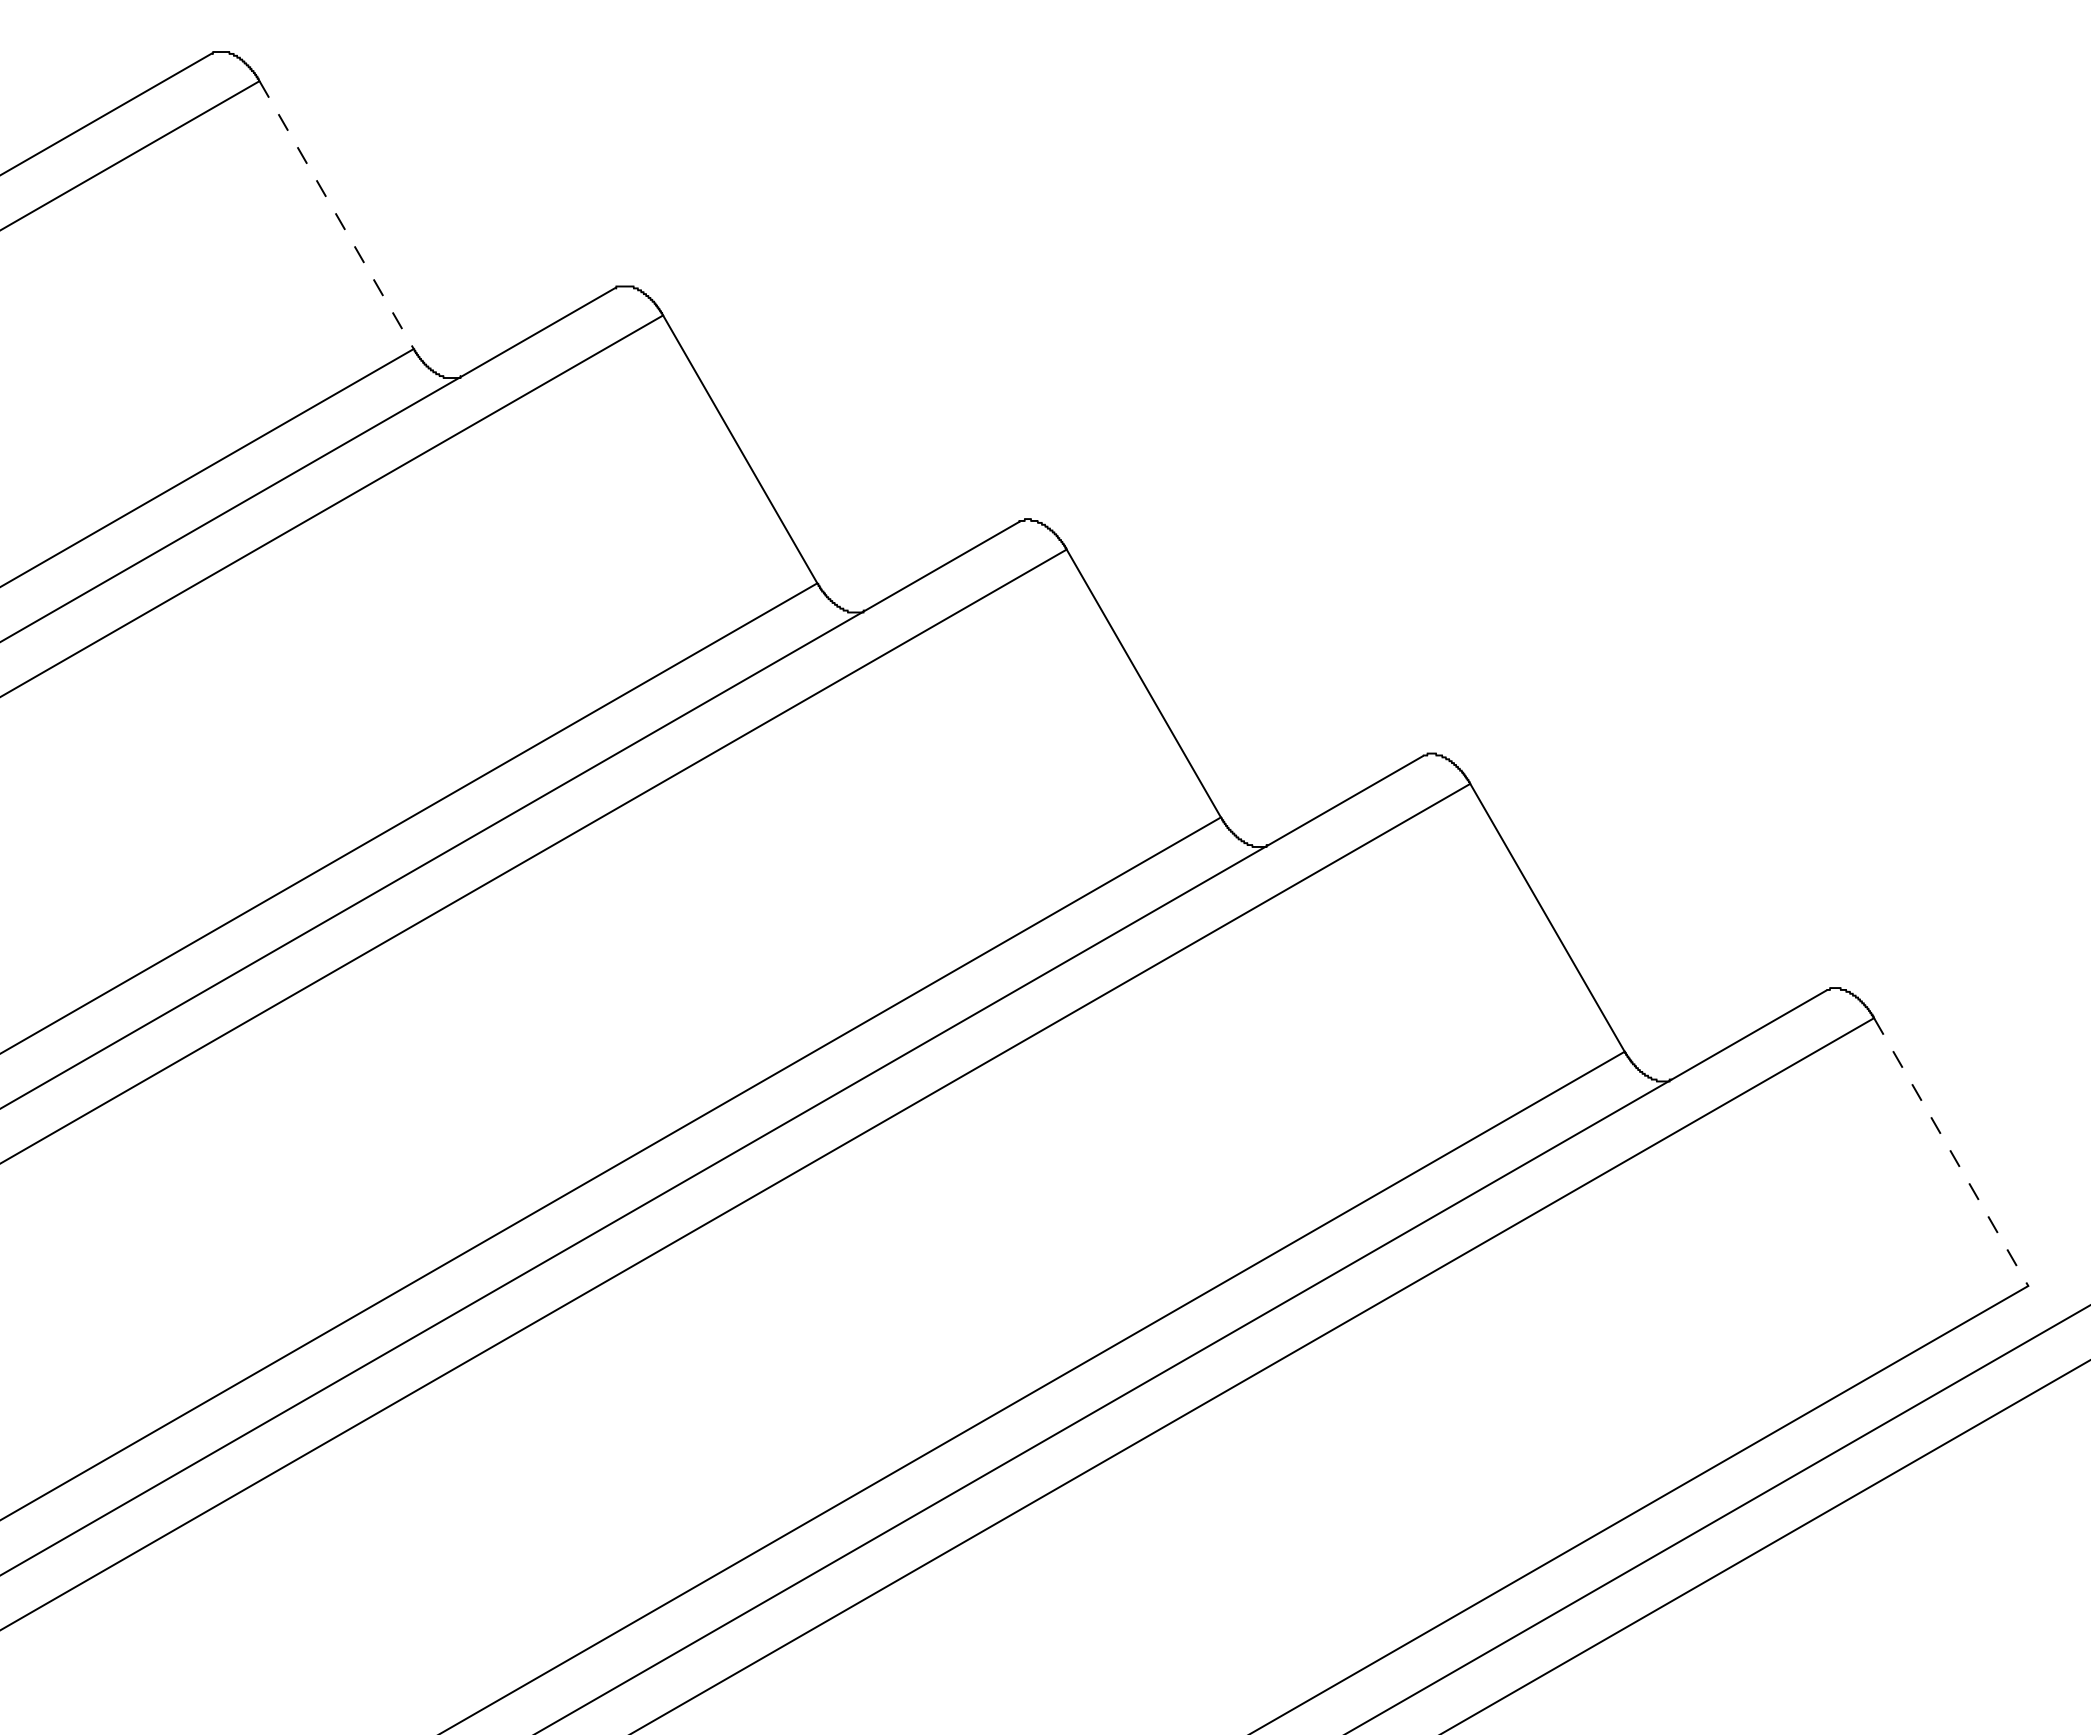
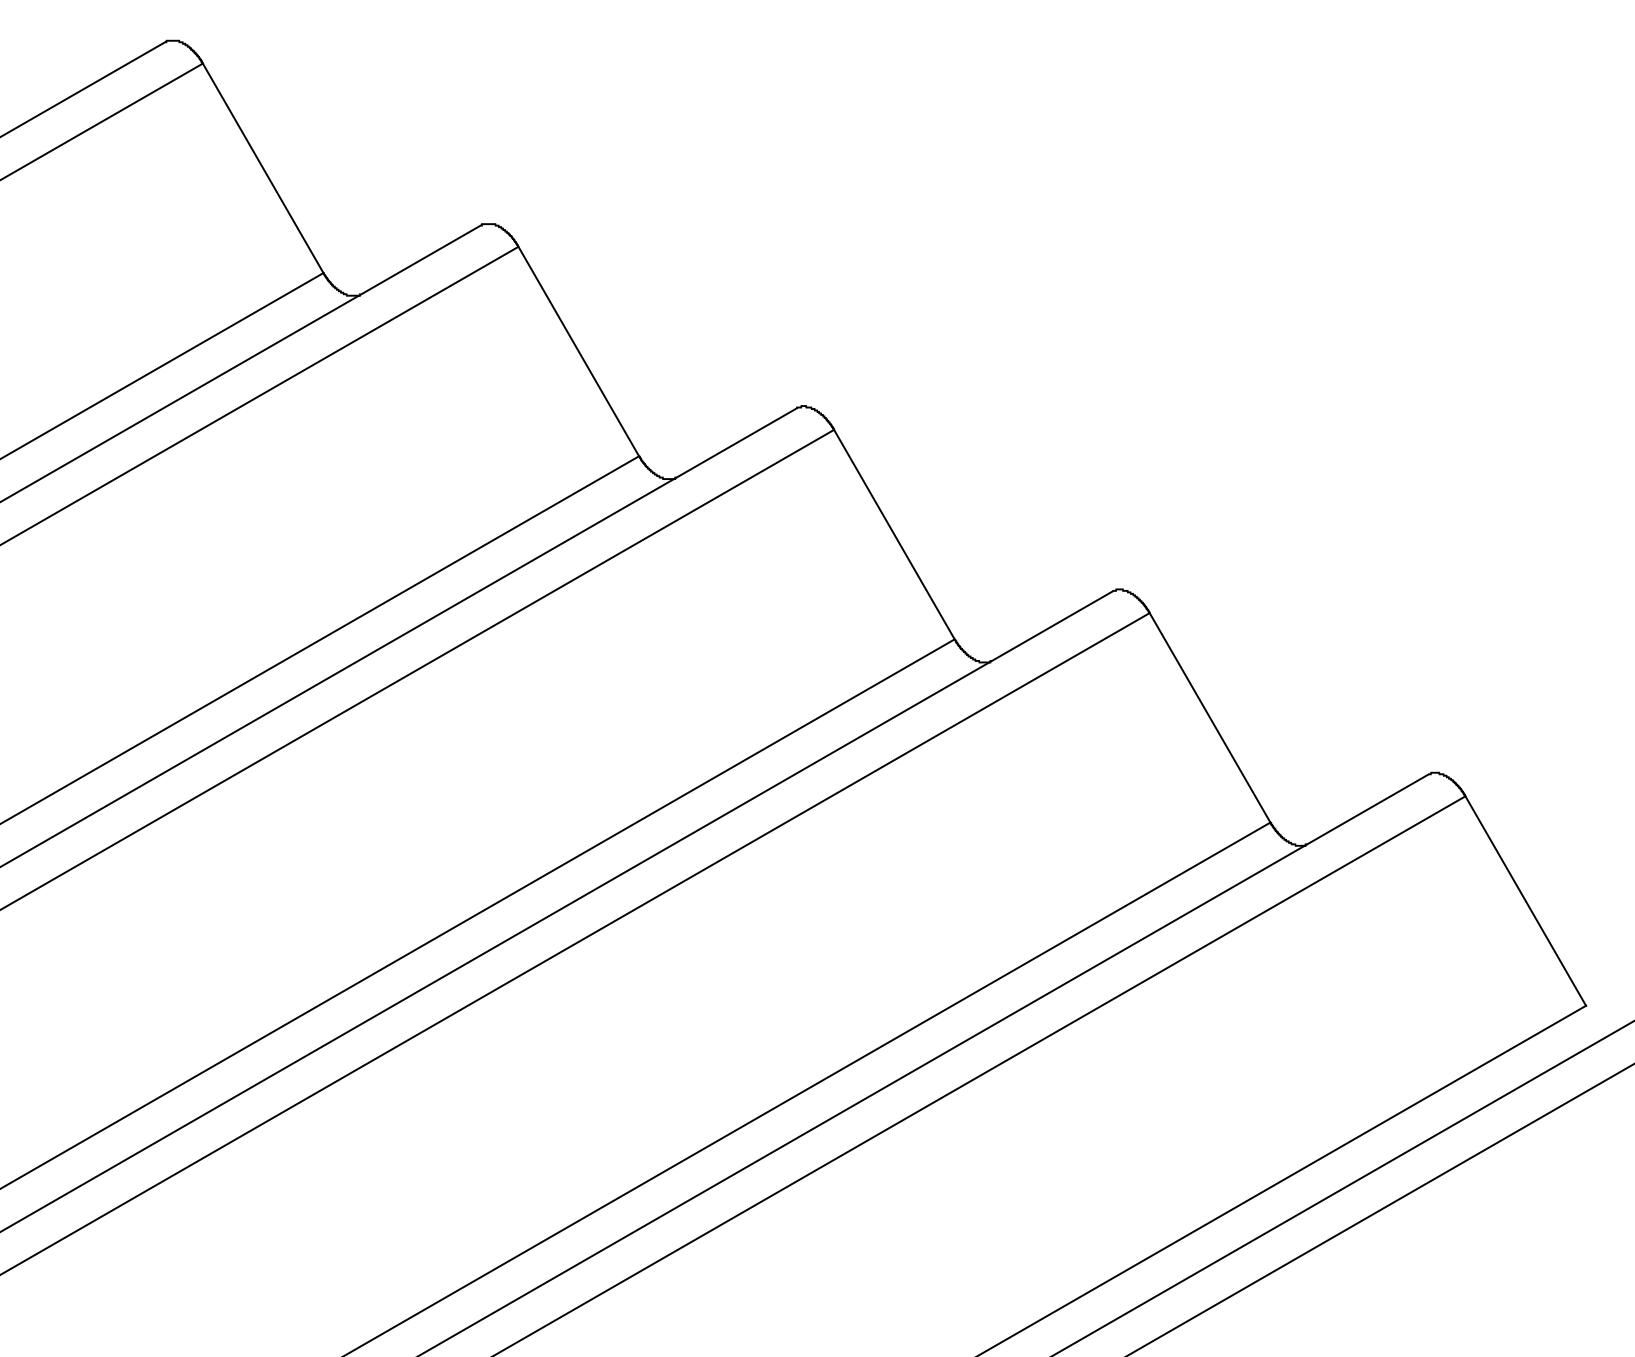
line: (336, 215) -> (263, 168), dashed -> solid
line: (1951, 1152) -> (1525, 901), dashed -> solid

